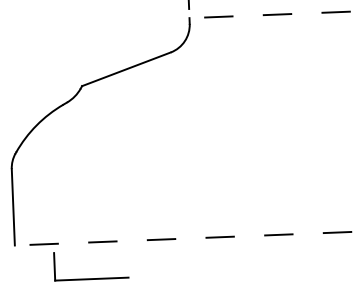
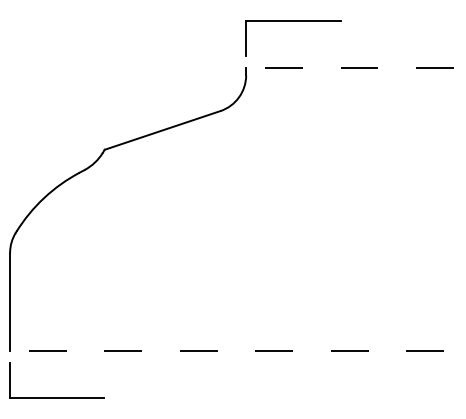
part: (91, 278) -> (56, 397), moved

